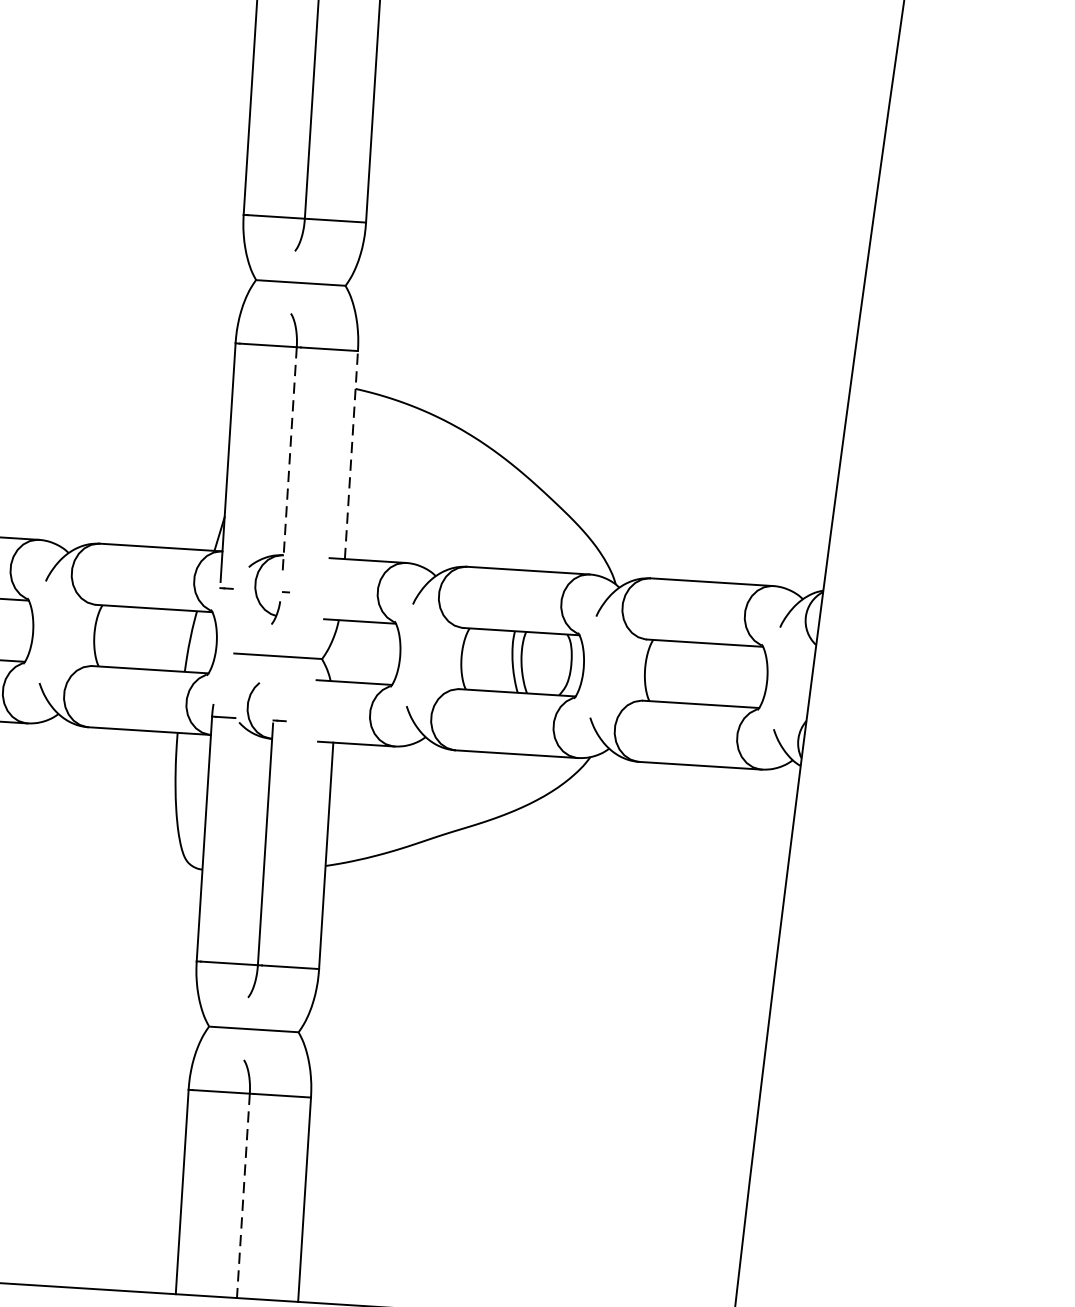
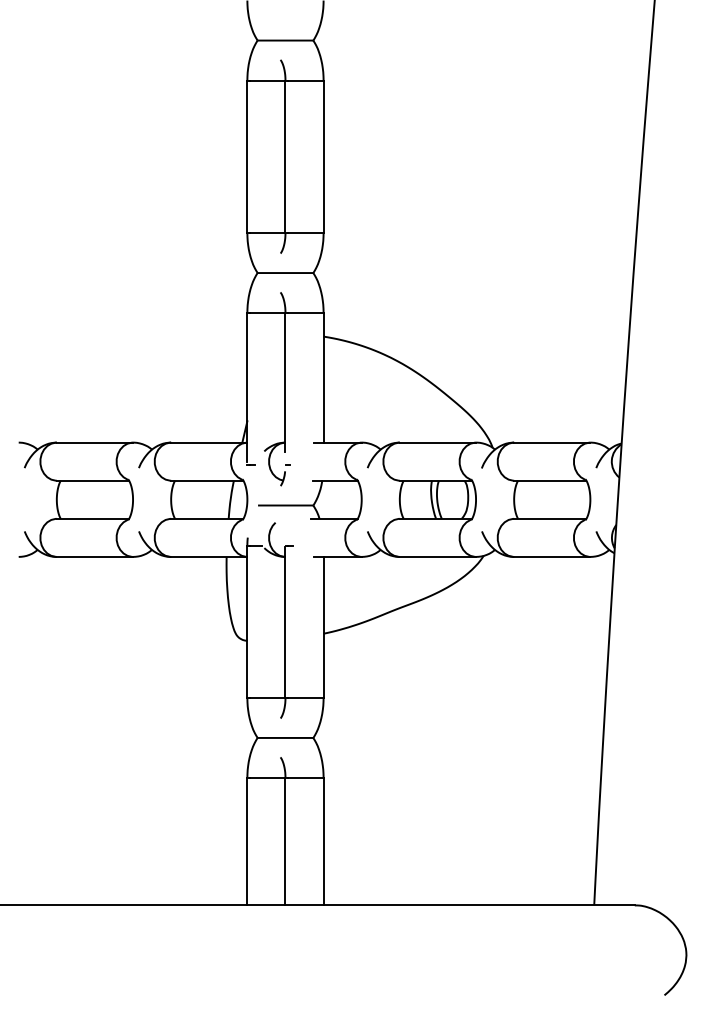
line: (351, 454) -> (323, 377), dashed -> solid
line: (289, 458) -> (285, 382), dashed -> solid
line: (243, 1195) -> (285, 841), dashed -> solid

